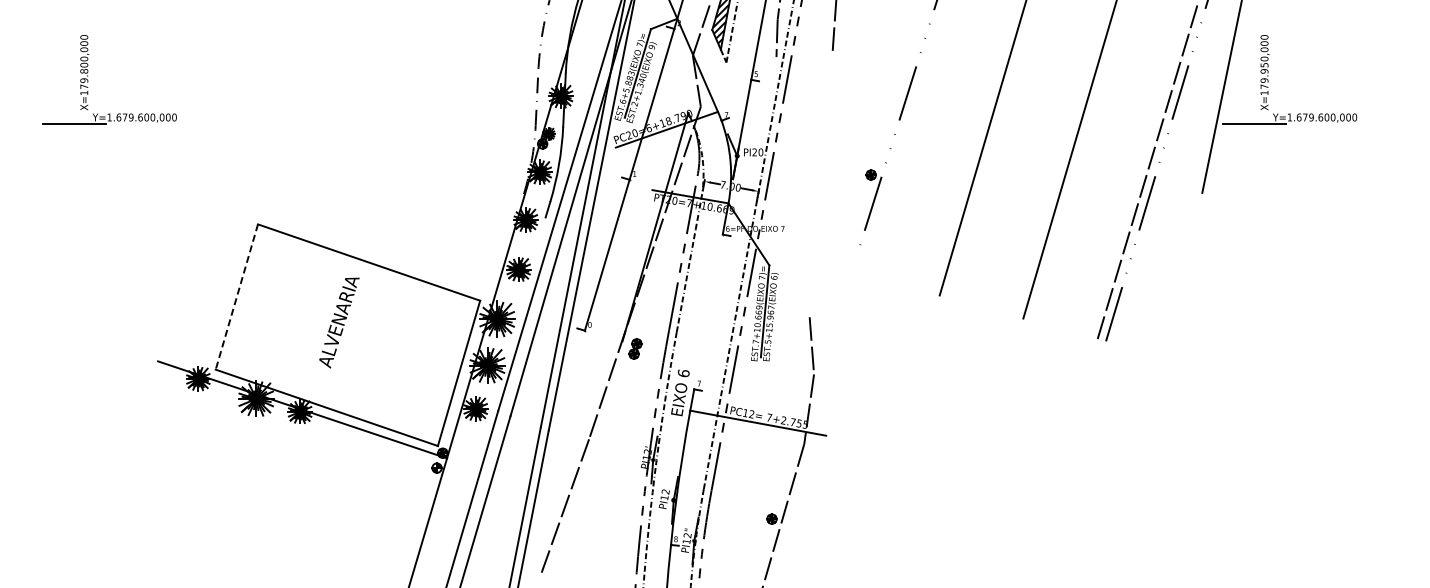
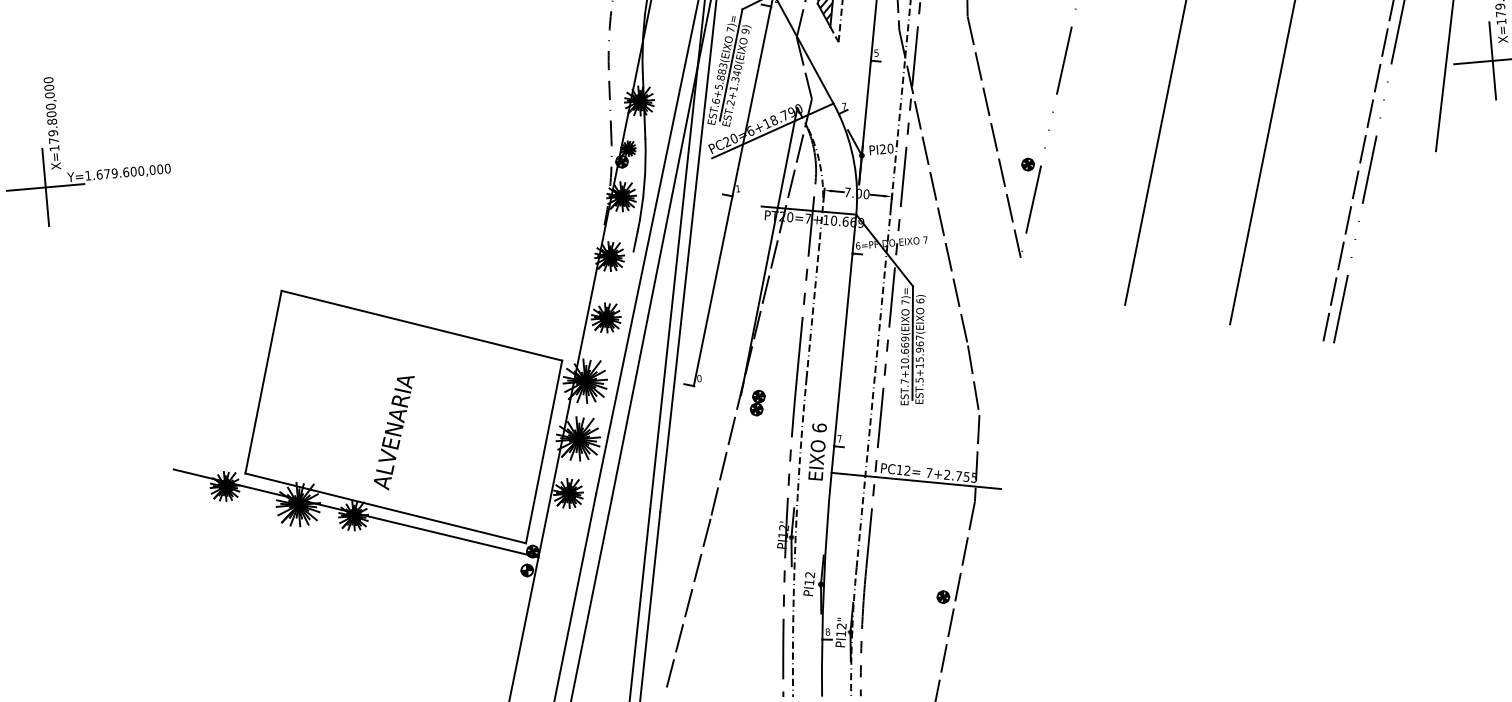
line: (74, 123) -> (45, 186), added
line: (1254, 123) -> (1492, 60), added
line: (845, 150) -> (993, 137), added
line: (792, 187) -> (932, 188), added
line: (236, 297) -> (263, 382), dashed -> solid
line: (708, 311) -> (843, 349), added
text: (339, 322) -> (394, 433), moved

